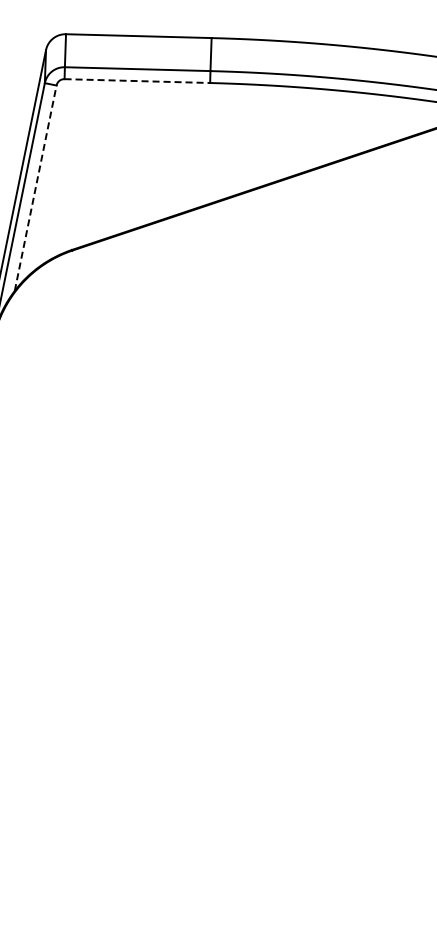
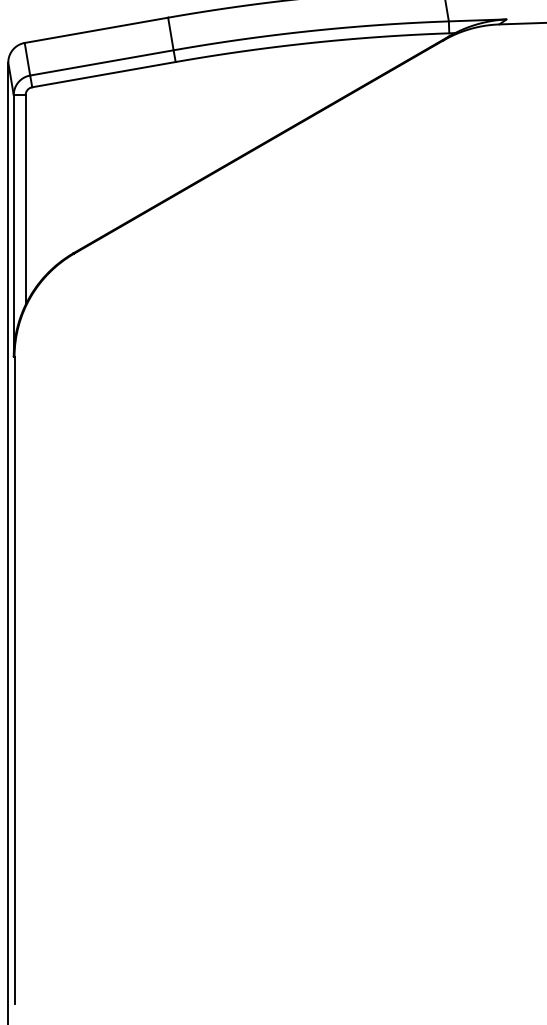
line: (136, 80) -> (103, 74), dashed -> solid
line: (35, 187) -> (25, 199), dashed -> solid

